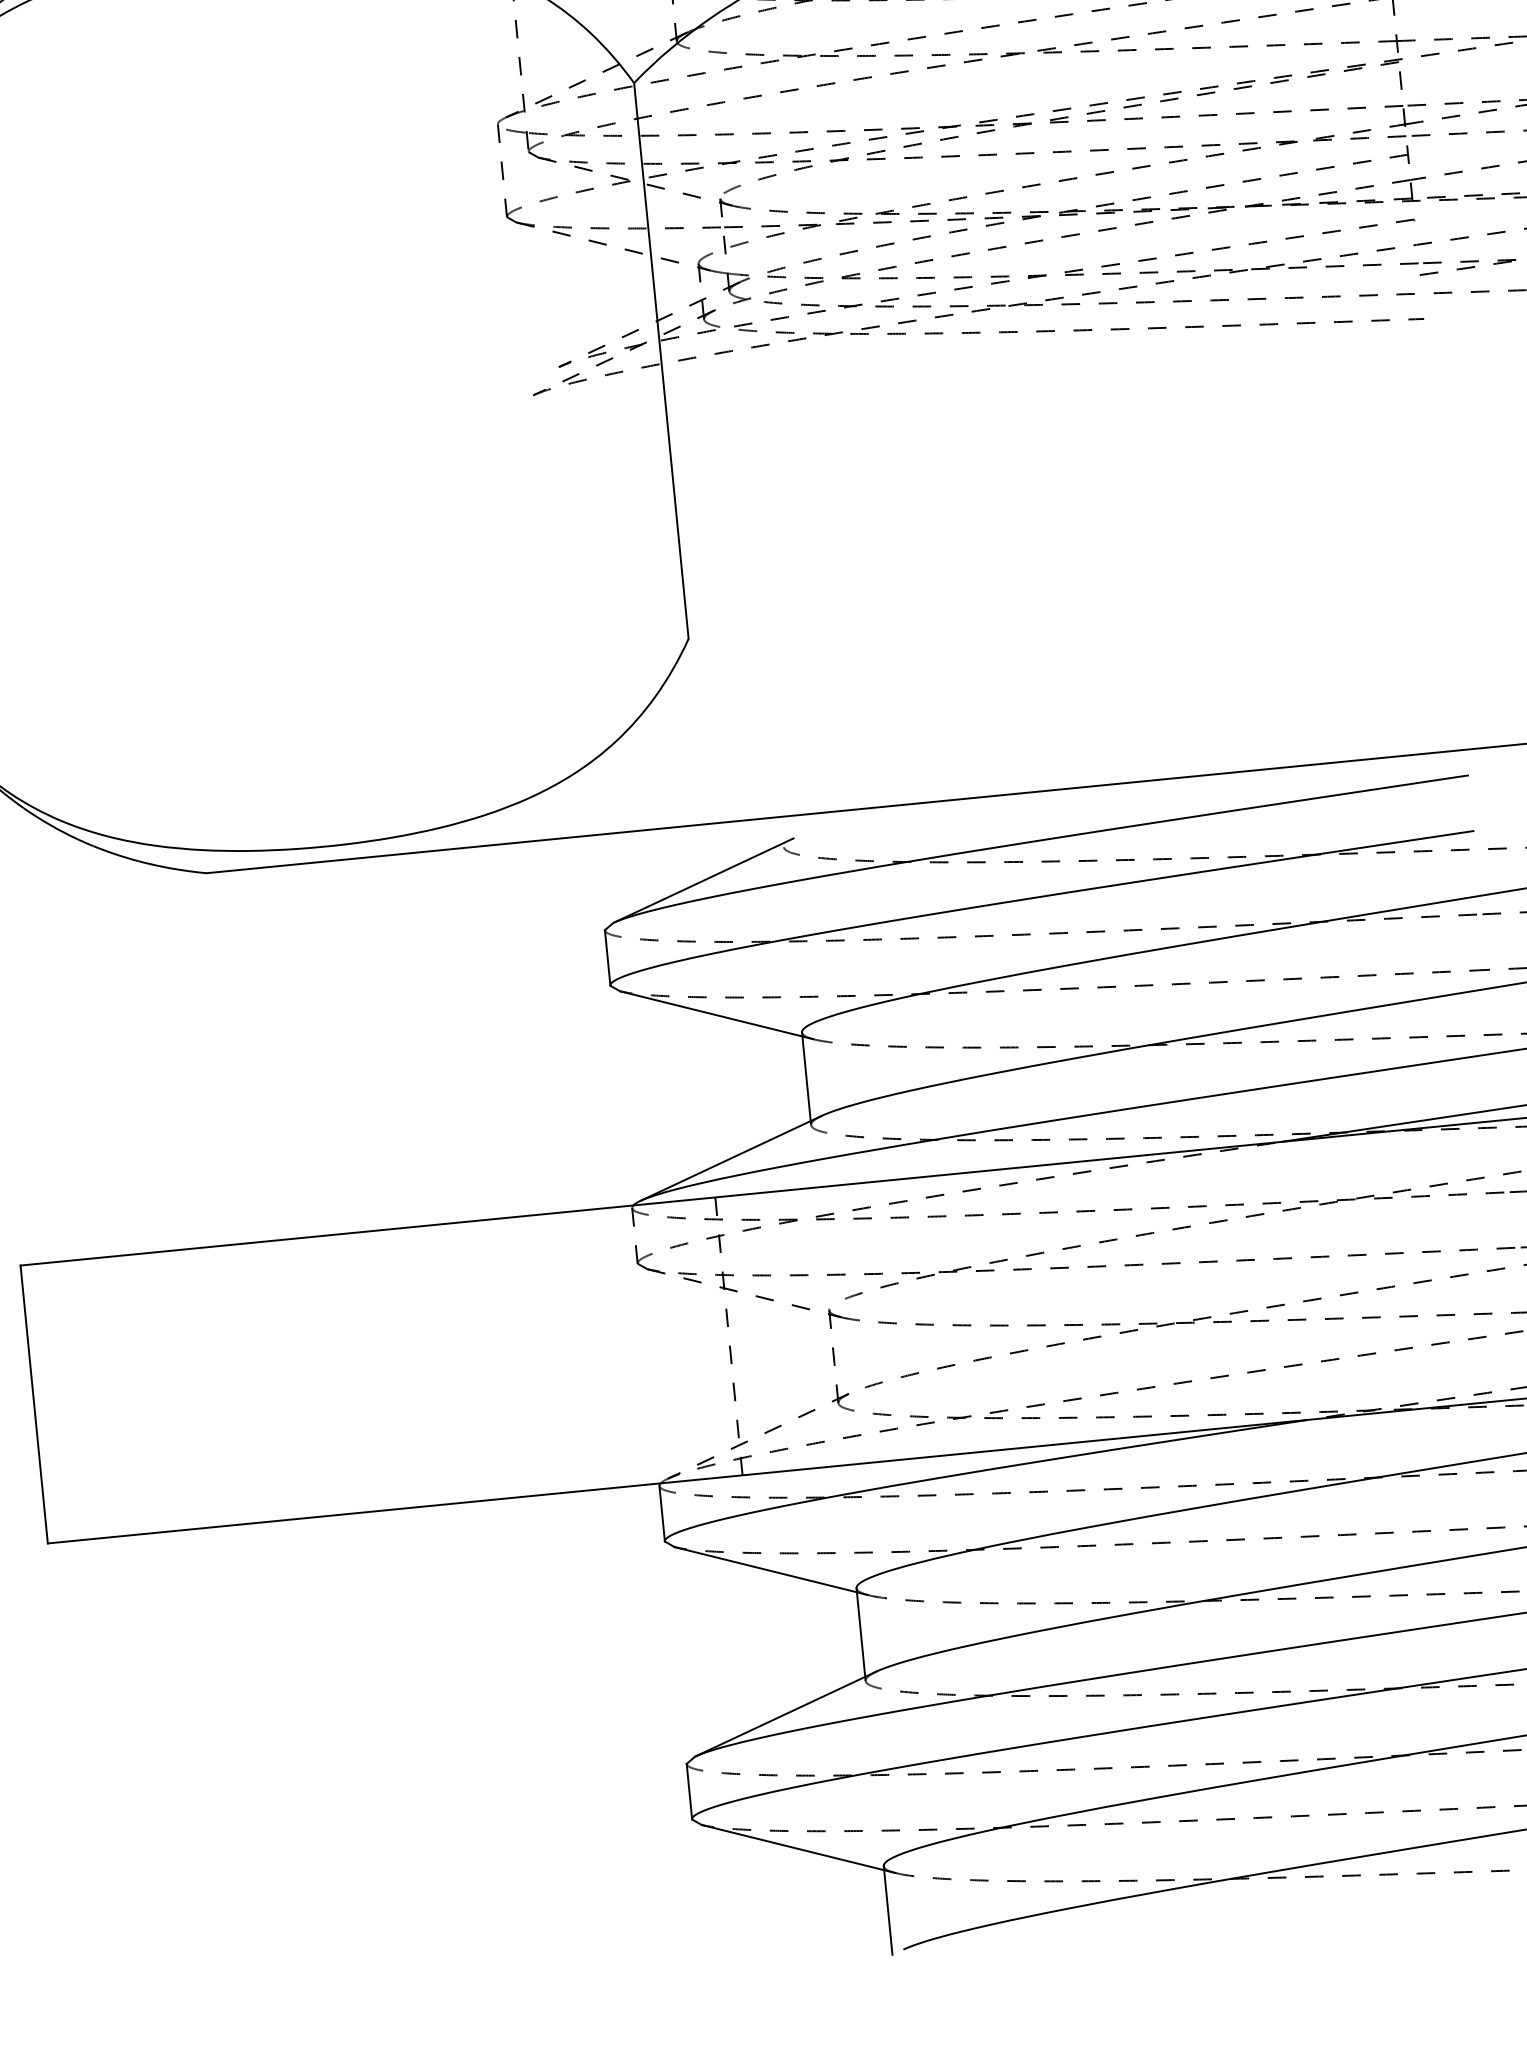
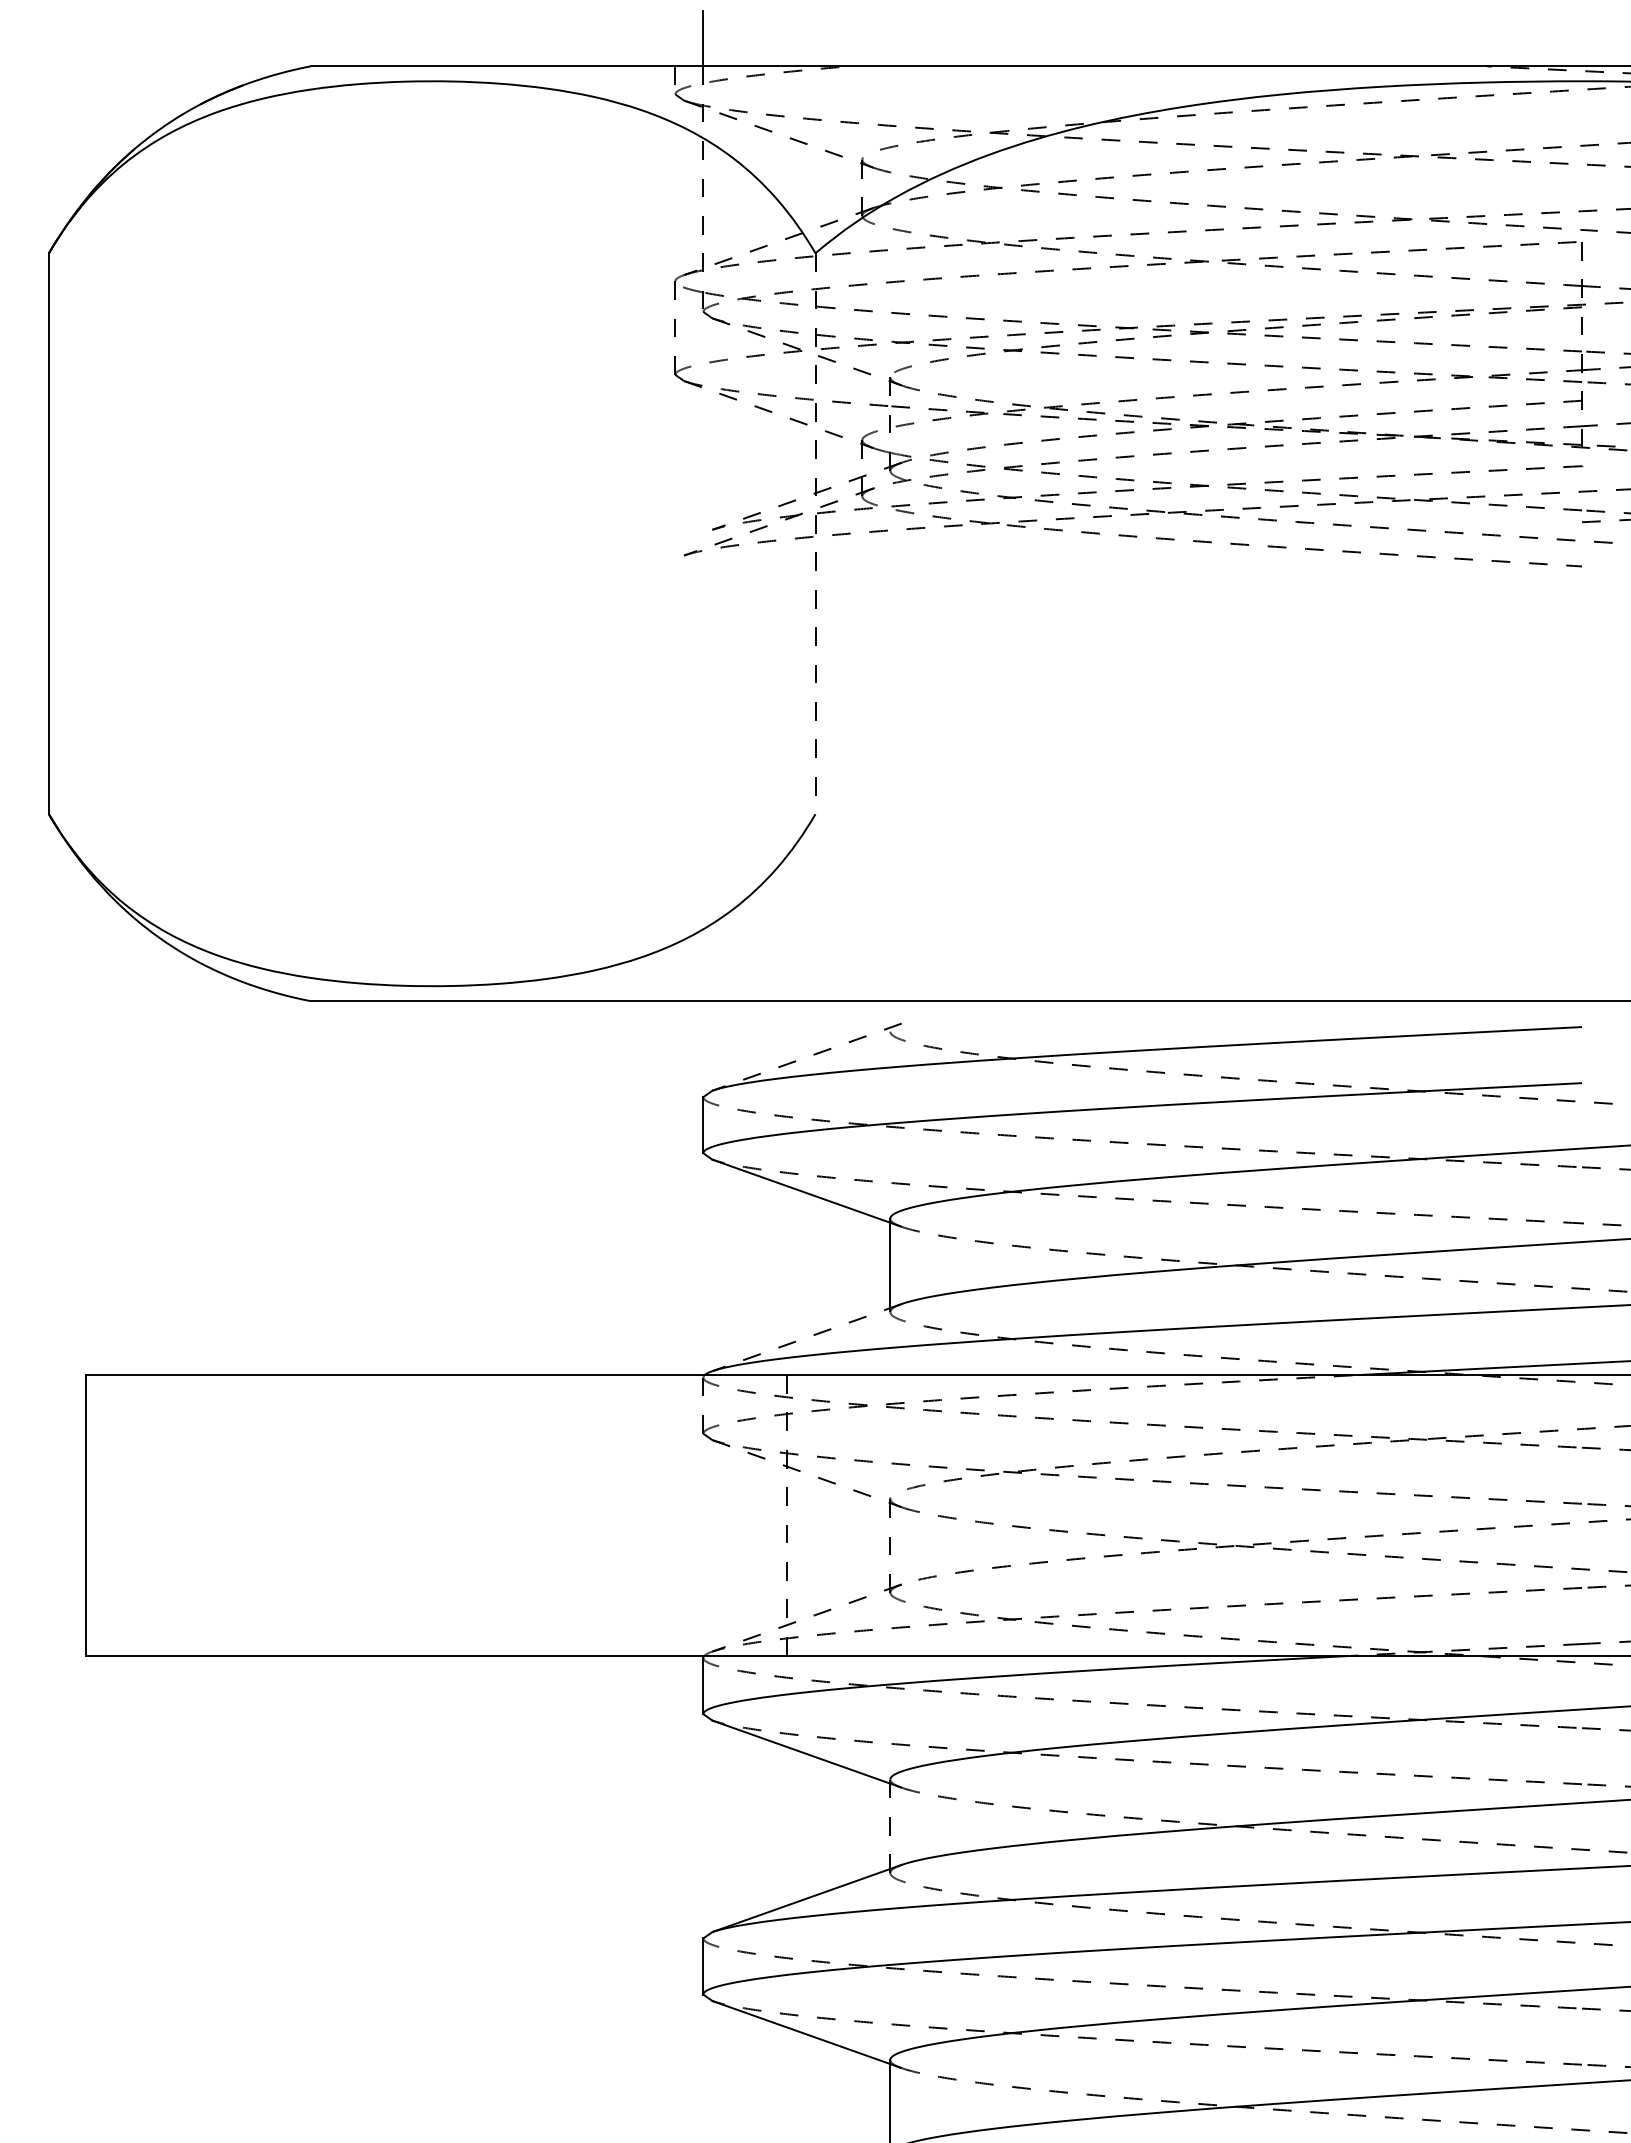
line: (661, 361) -> (815, 534), solid -> dashed
line: (703, 880) -> (806, 1057), solid -> dashed
line: (730, 1158) -> (806, 1337), solid -> dashed
line: (861, 1632) -> (890, 1824), solid -> dashed

